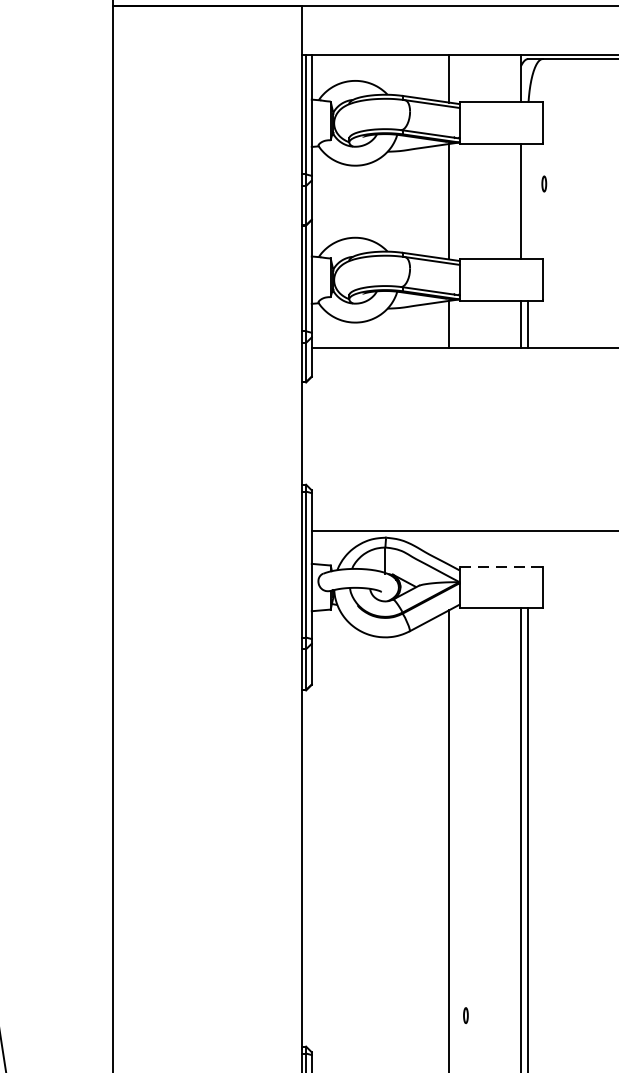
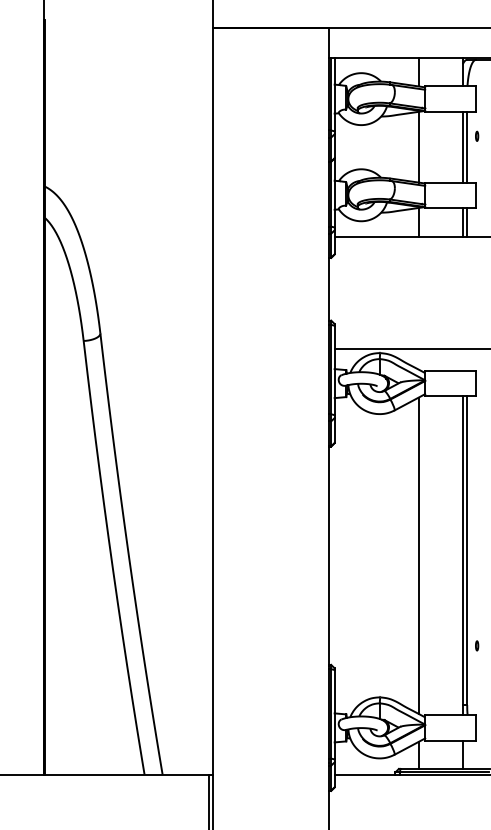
line: (528, 200) -> (467, 146), added
line: (500, 566) -> (450, 370), dashed -> solid
part: (466, 1014) -> (477, 645), moved

